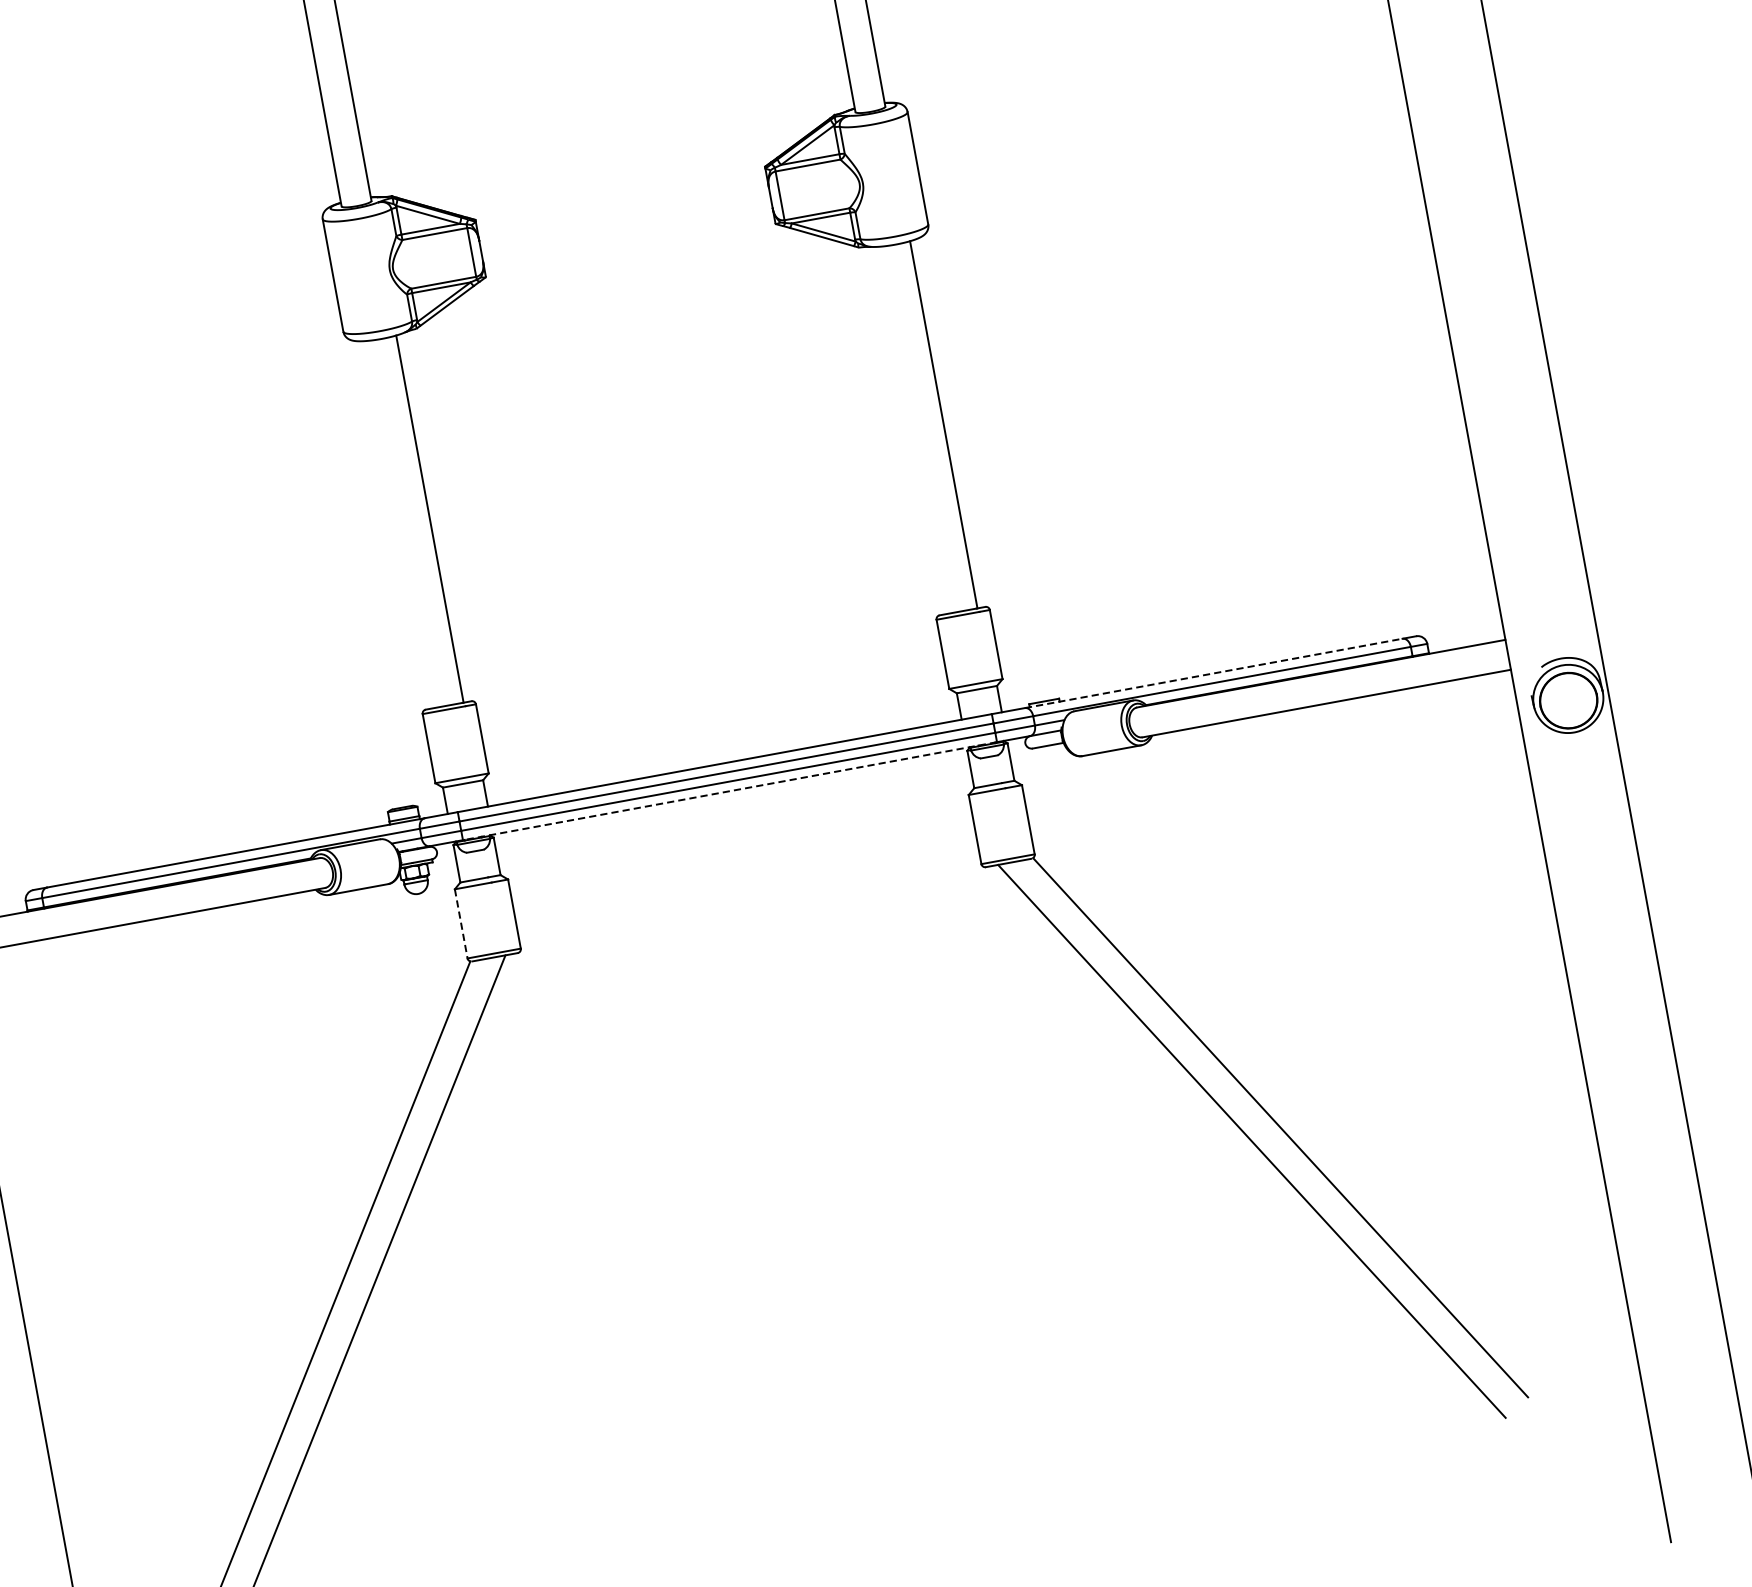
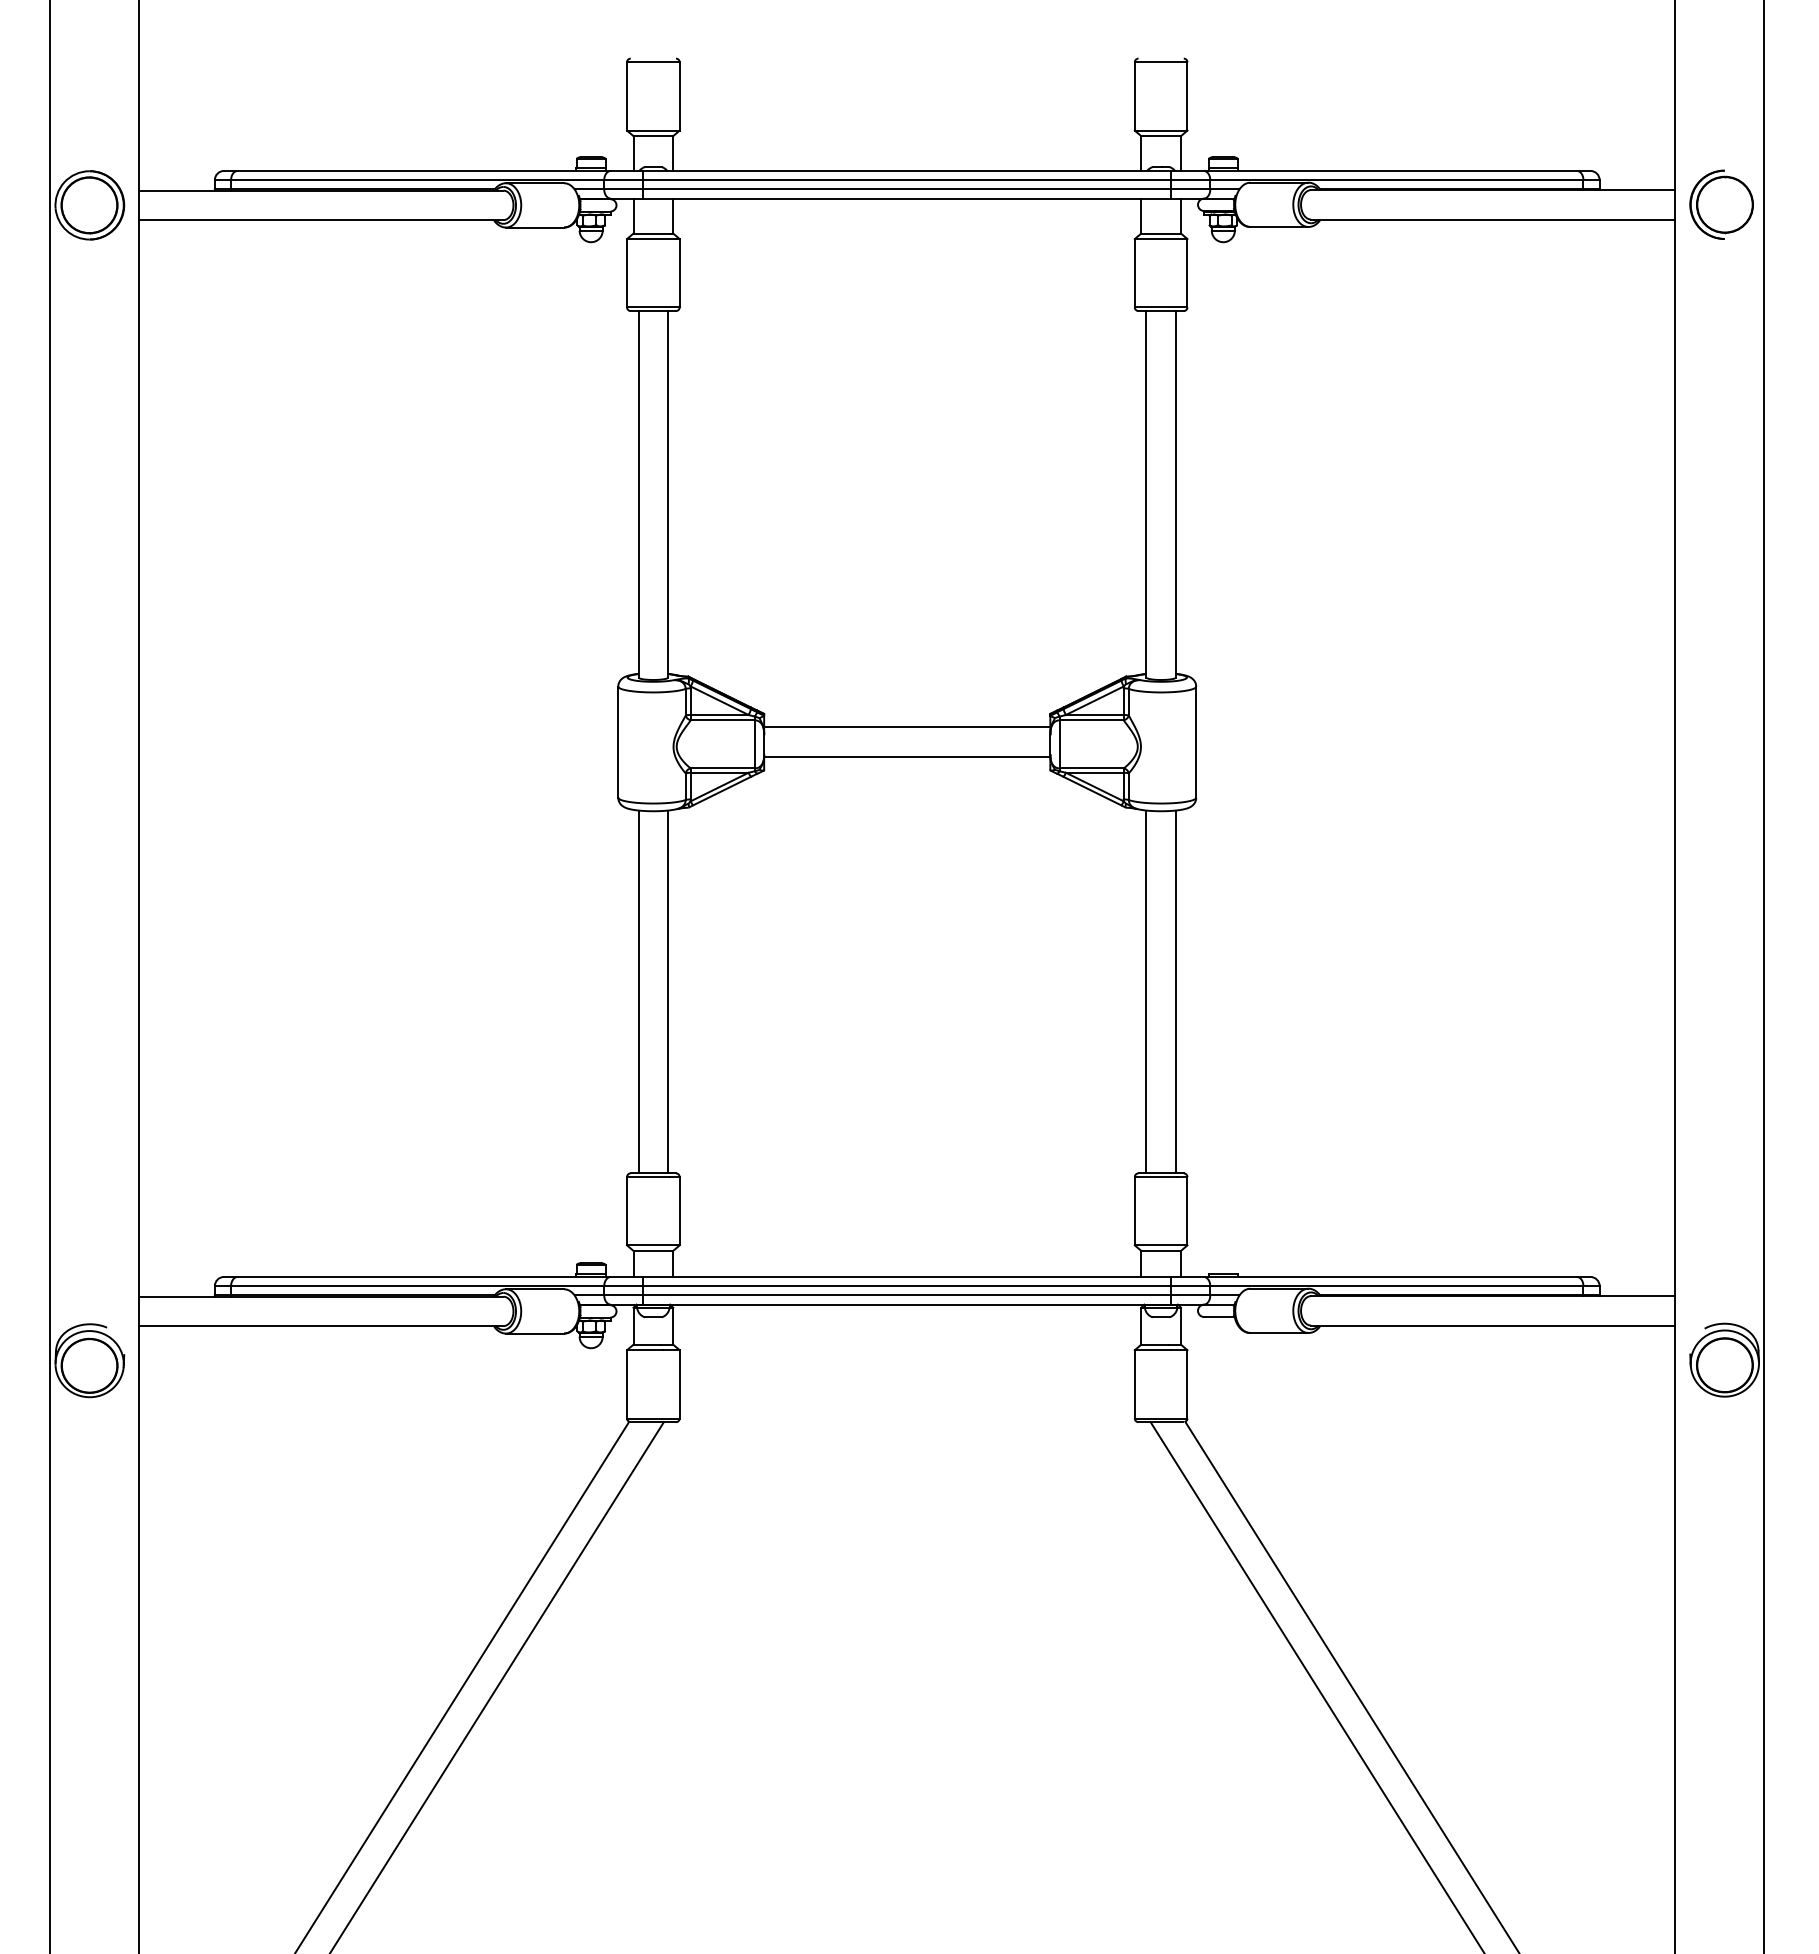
line: (623, 207) -> (907, 727), added
line: (628, 236) -> (907, 756), added
line: (913, 429) -> (1146, 991), added
line: (399, 524) -> (638, 991), added
line: (1213, 672) -> (1390, 1276), dashed -> solid
line: (730, 790) -> (907, 1304), dashed -> solid
line: (461, 923) -> (627, 1384), dashed -> solid

